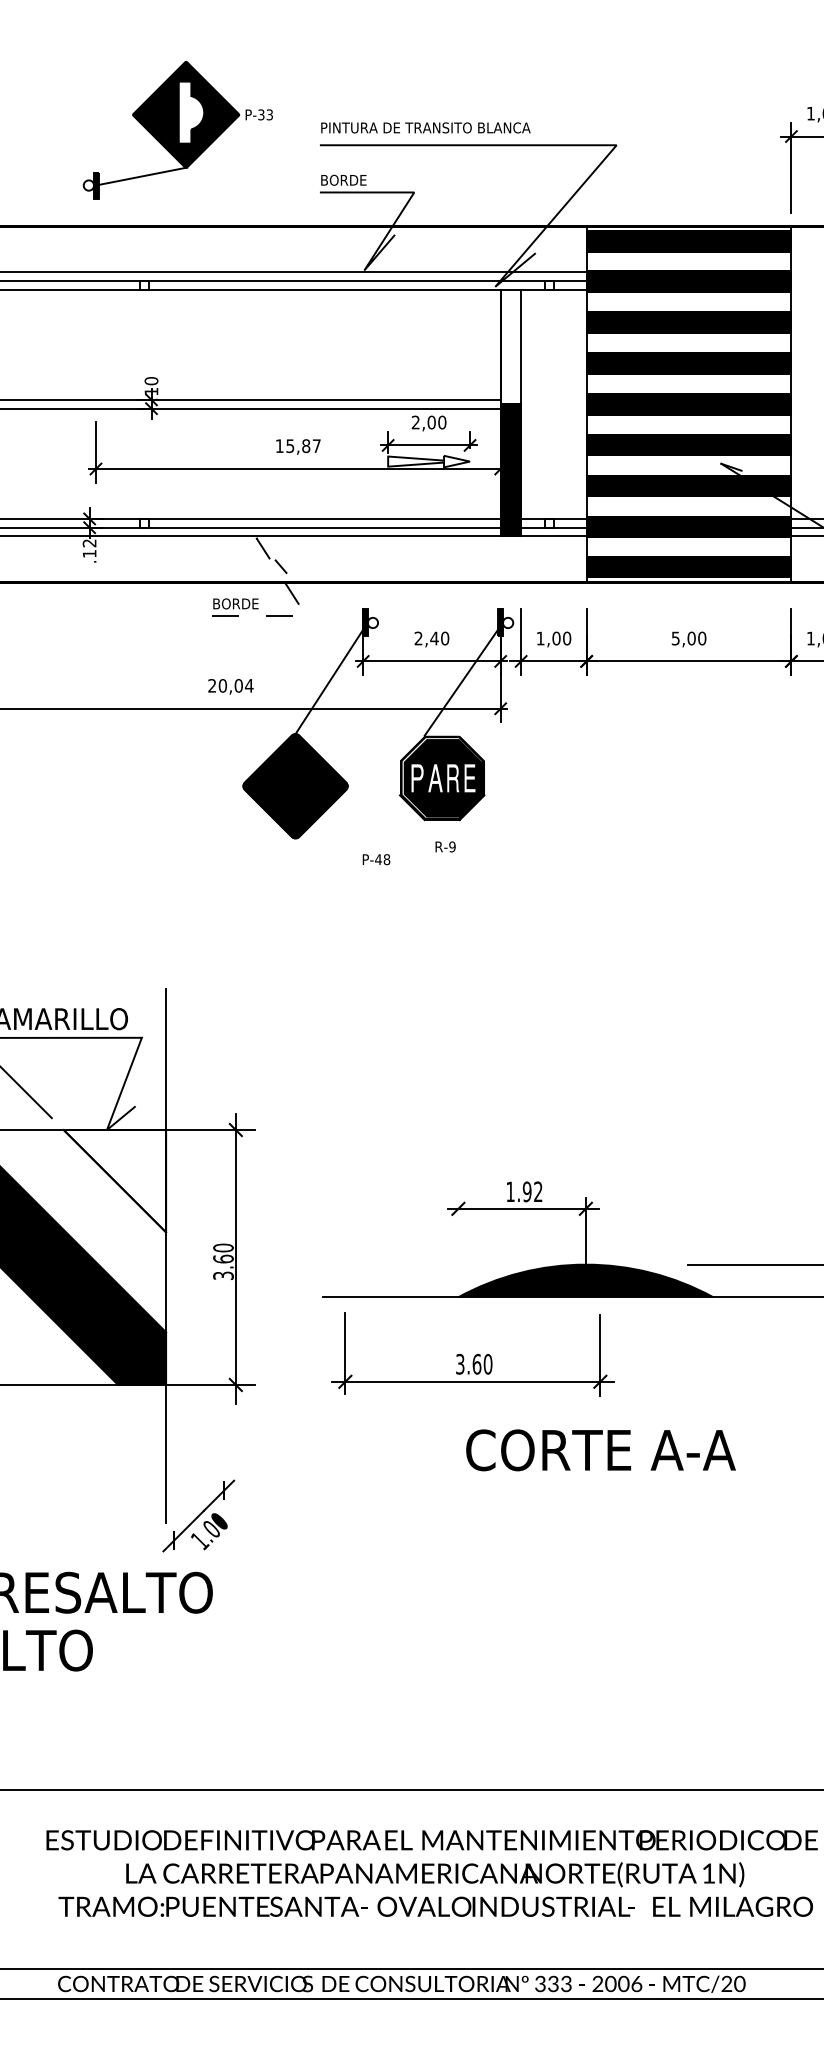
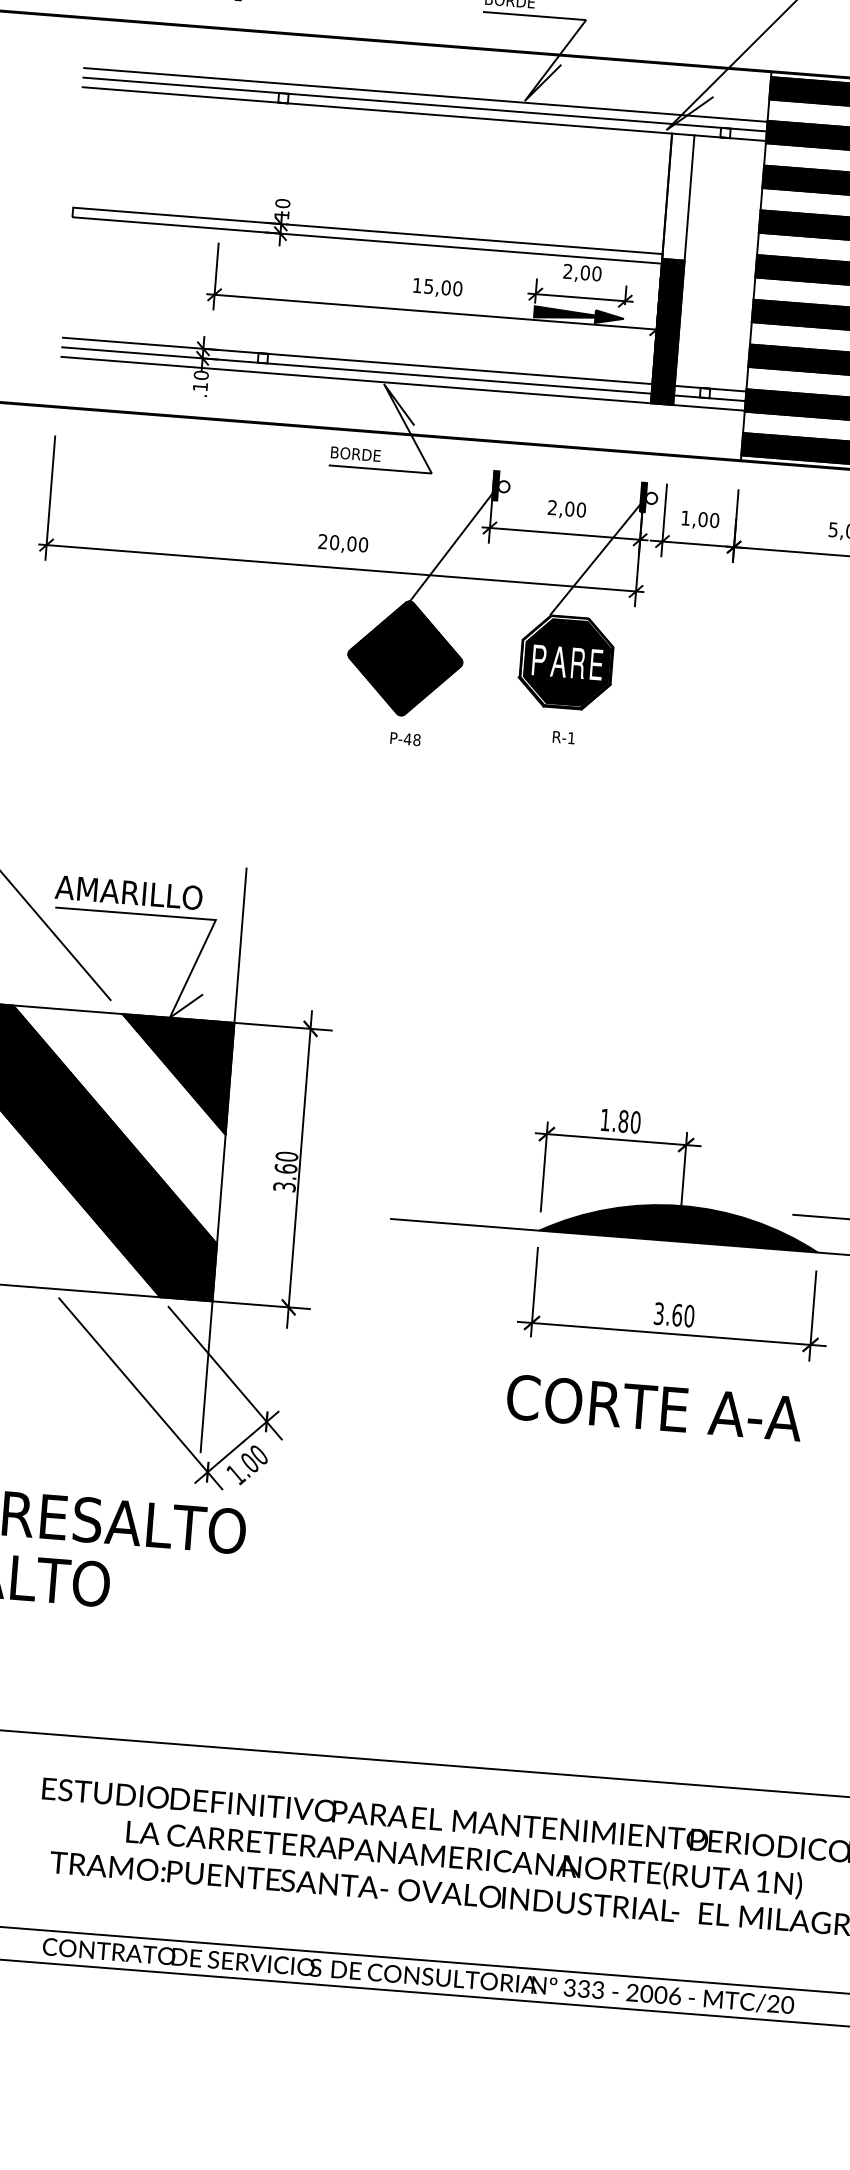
text: (311, 446) -> (451, 288), 15,87 -> 15,00
fill: (429, 461) -> (579, 315), added
text: (89, 543) -> (201, 375), .12 -> .10
line: (294, 596) -> (420, 451), dashed -> solid
text: (434, 638) -> (569, 509), 2,40 -> 2,00
text: (249, 685) -> (363, 544), 20,04 -> 20,00
text: (452, 846) -> (571, 737), R-9 -> R-1
text: (376, 859) -> (405, 739), moved
fill: (114, 1181) -> (173, 1074), added
text: (532, 1191) -> (629, 1121), 1.92 -> 1.80
line: (458, 1238) -> (544, 1166), added
part: (472, 1354) -> (673, 1304), moved
line: (182, 1449) -> (224, 1373), added
text: (600, 1450) -> (654, 1408), moved
line: (107, 1474) -> (140, 1394), added

